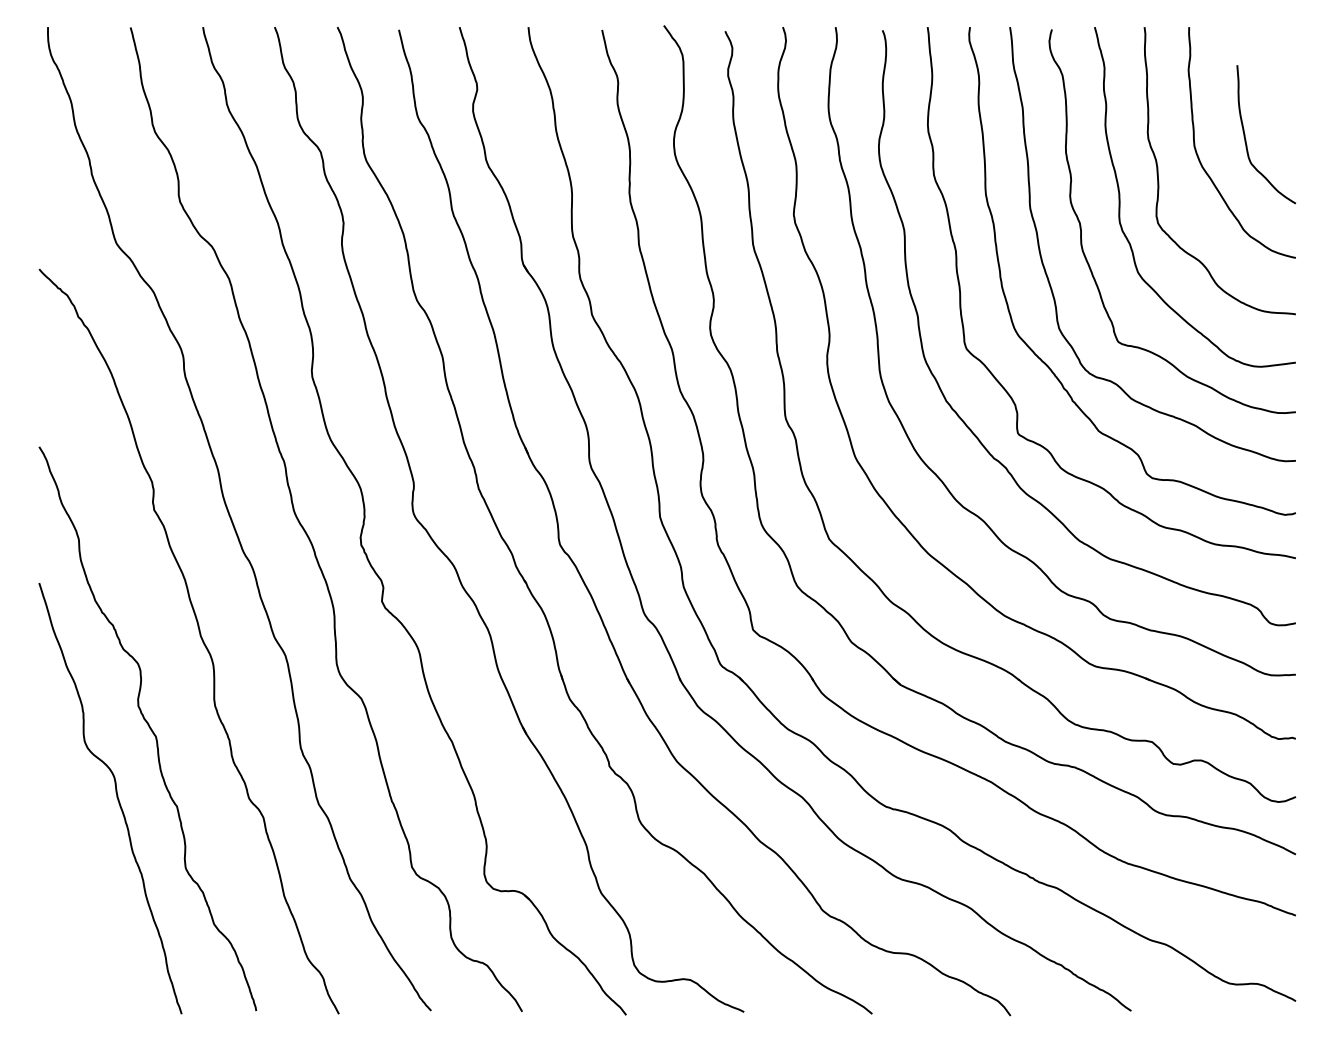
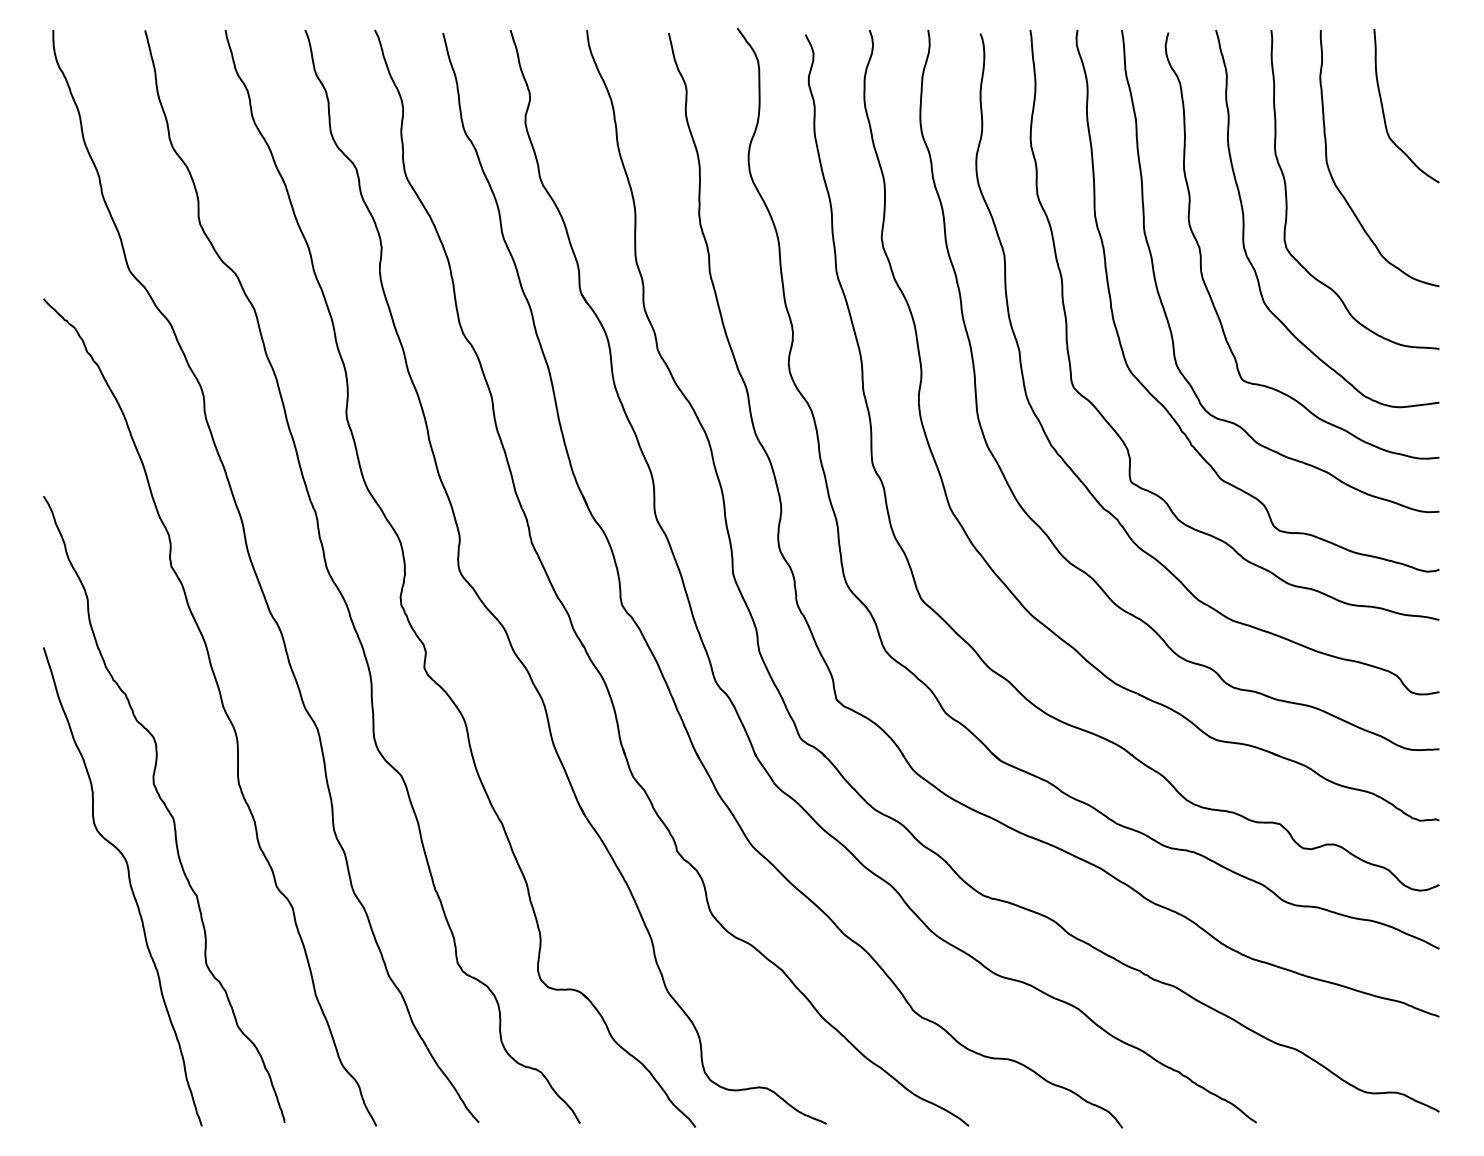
curve: (1246, 139) -> (1384, 111), moved

